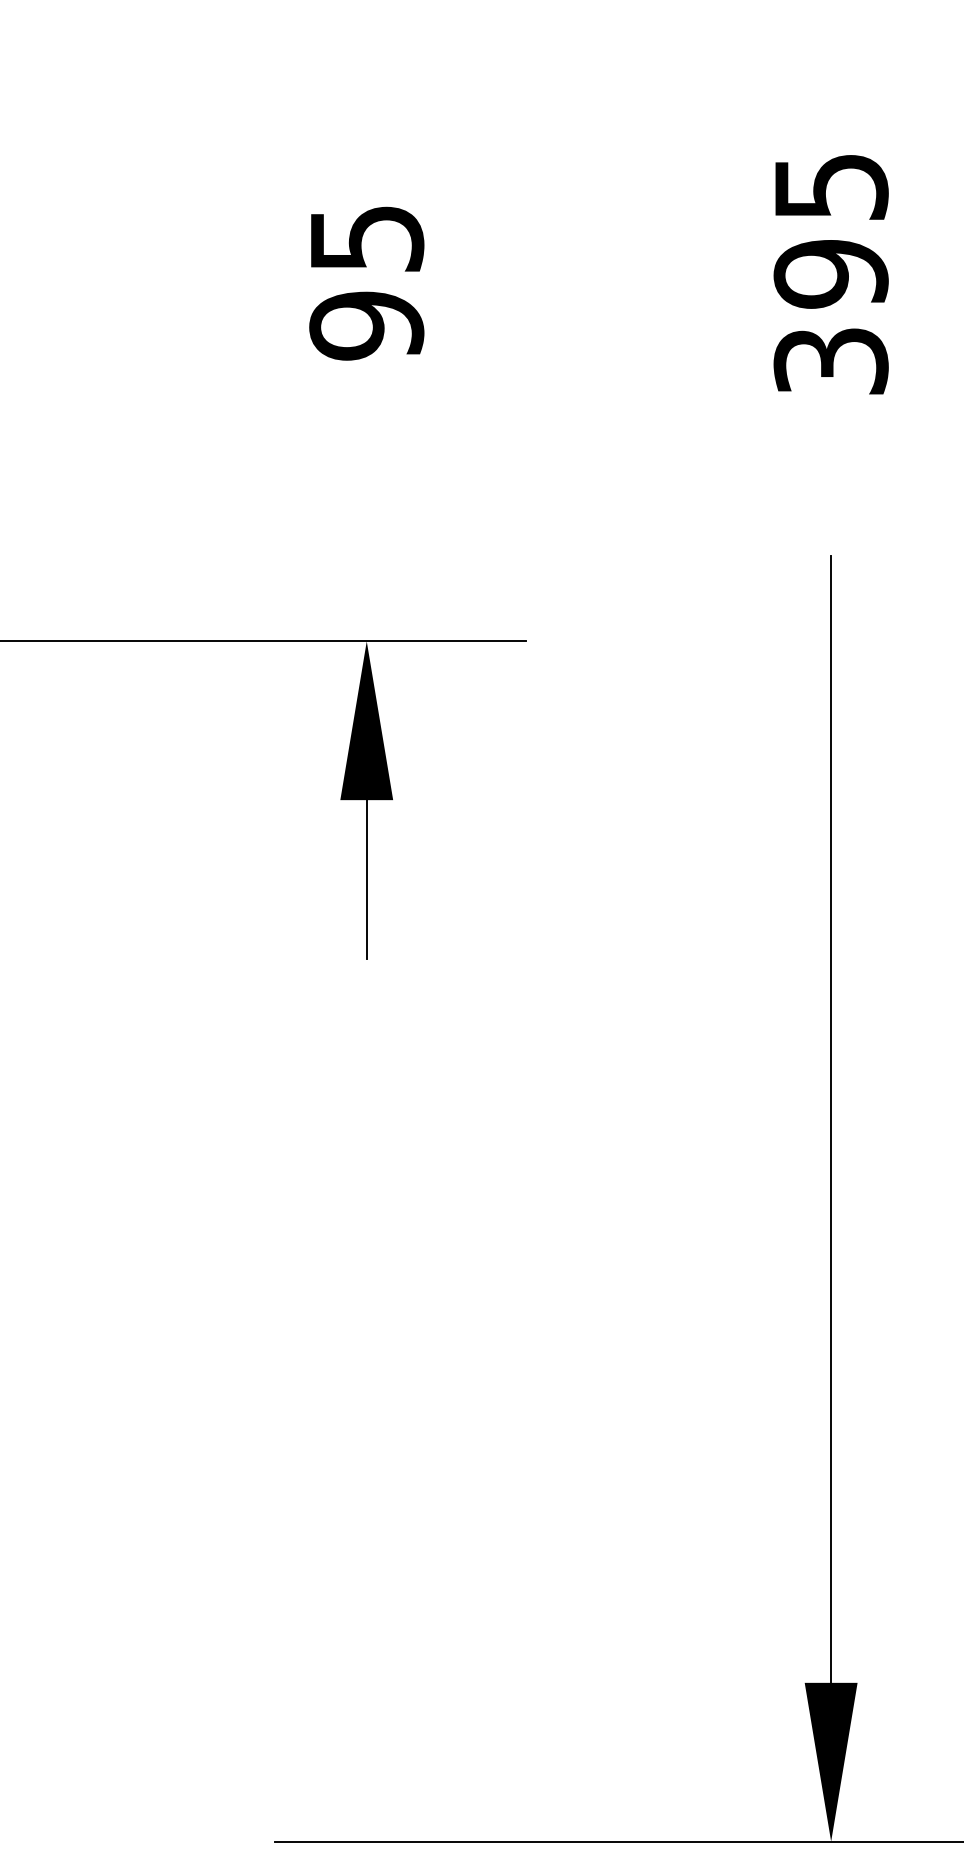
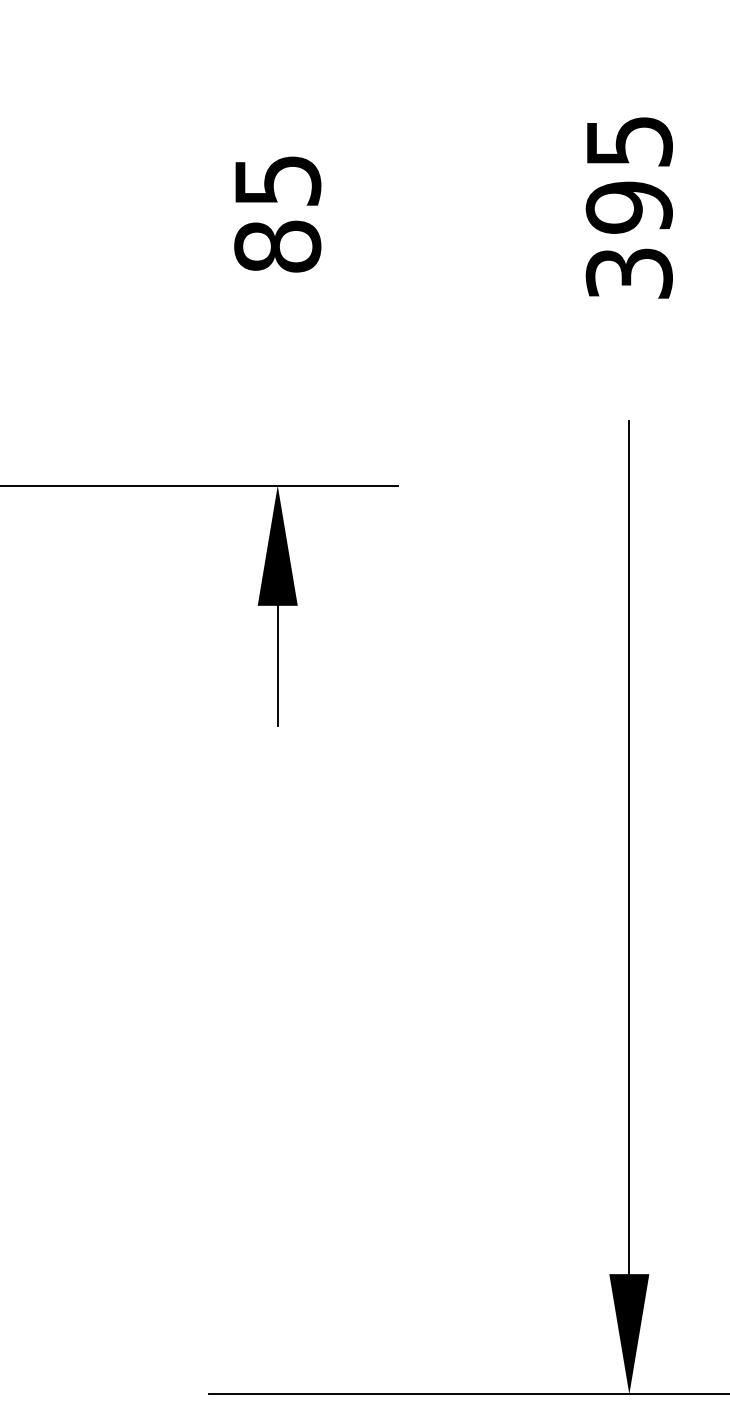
text: (366, 325) -> (277, 246), 95 -> 85

